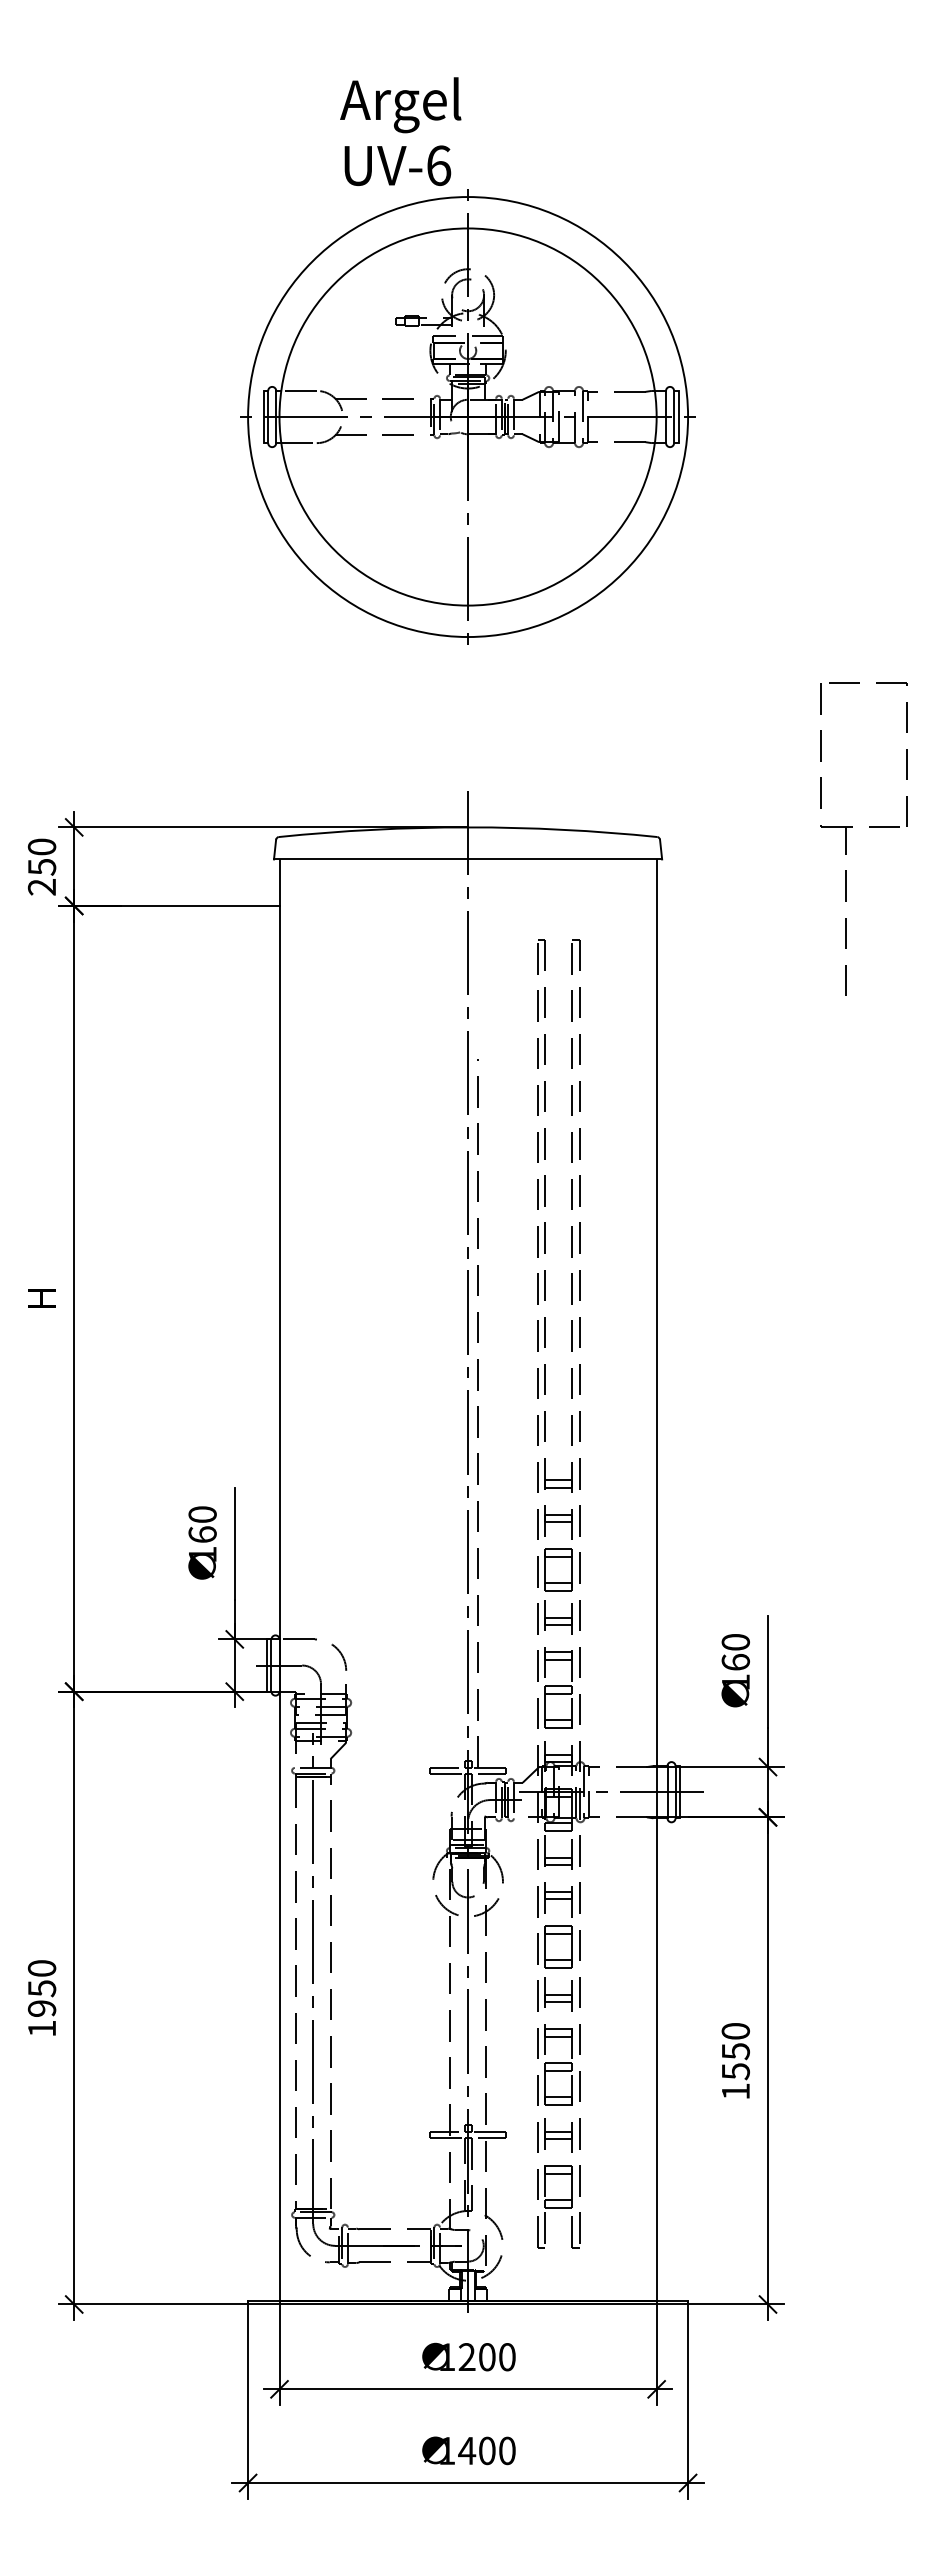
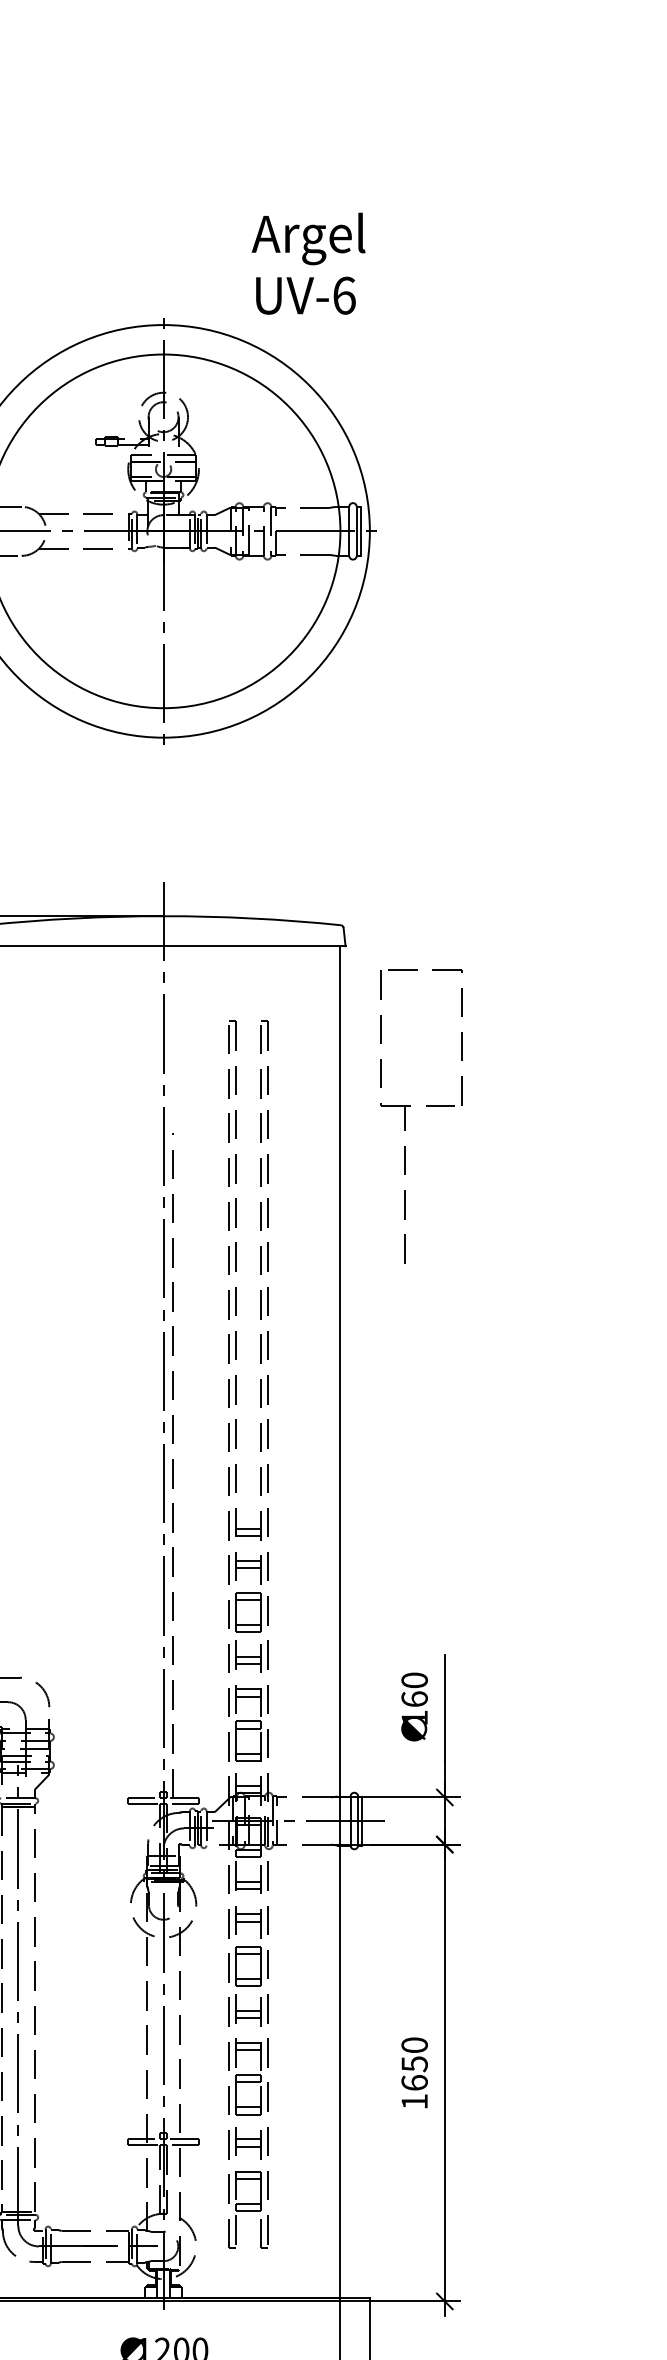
text: (400, 131) -> (308, 263), moved
part: (869, 827) -> (426, 1105), moved
text: (735, 2071) -> (414, 2082), 1550 -> 1650

